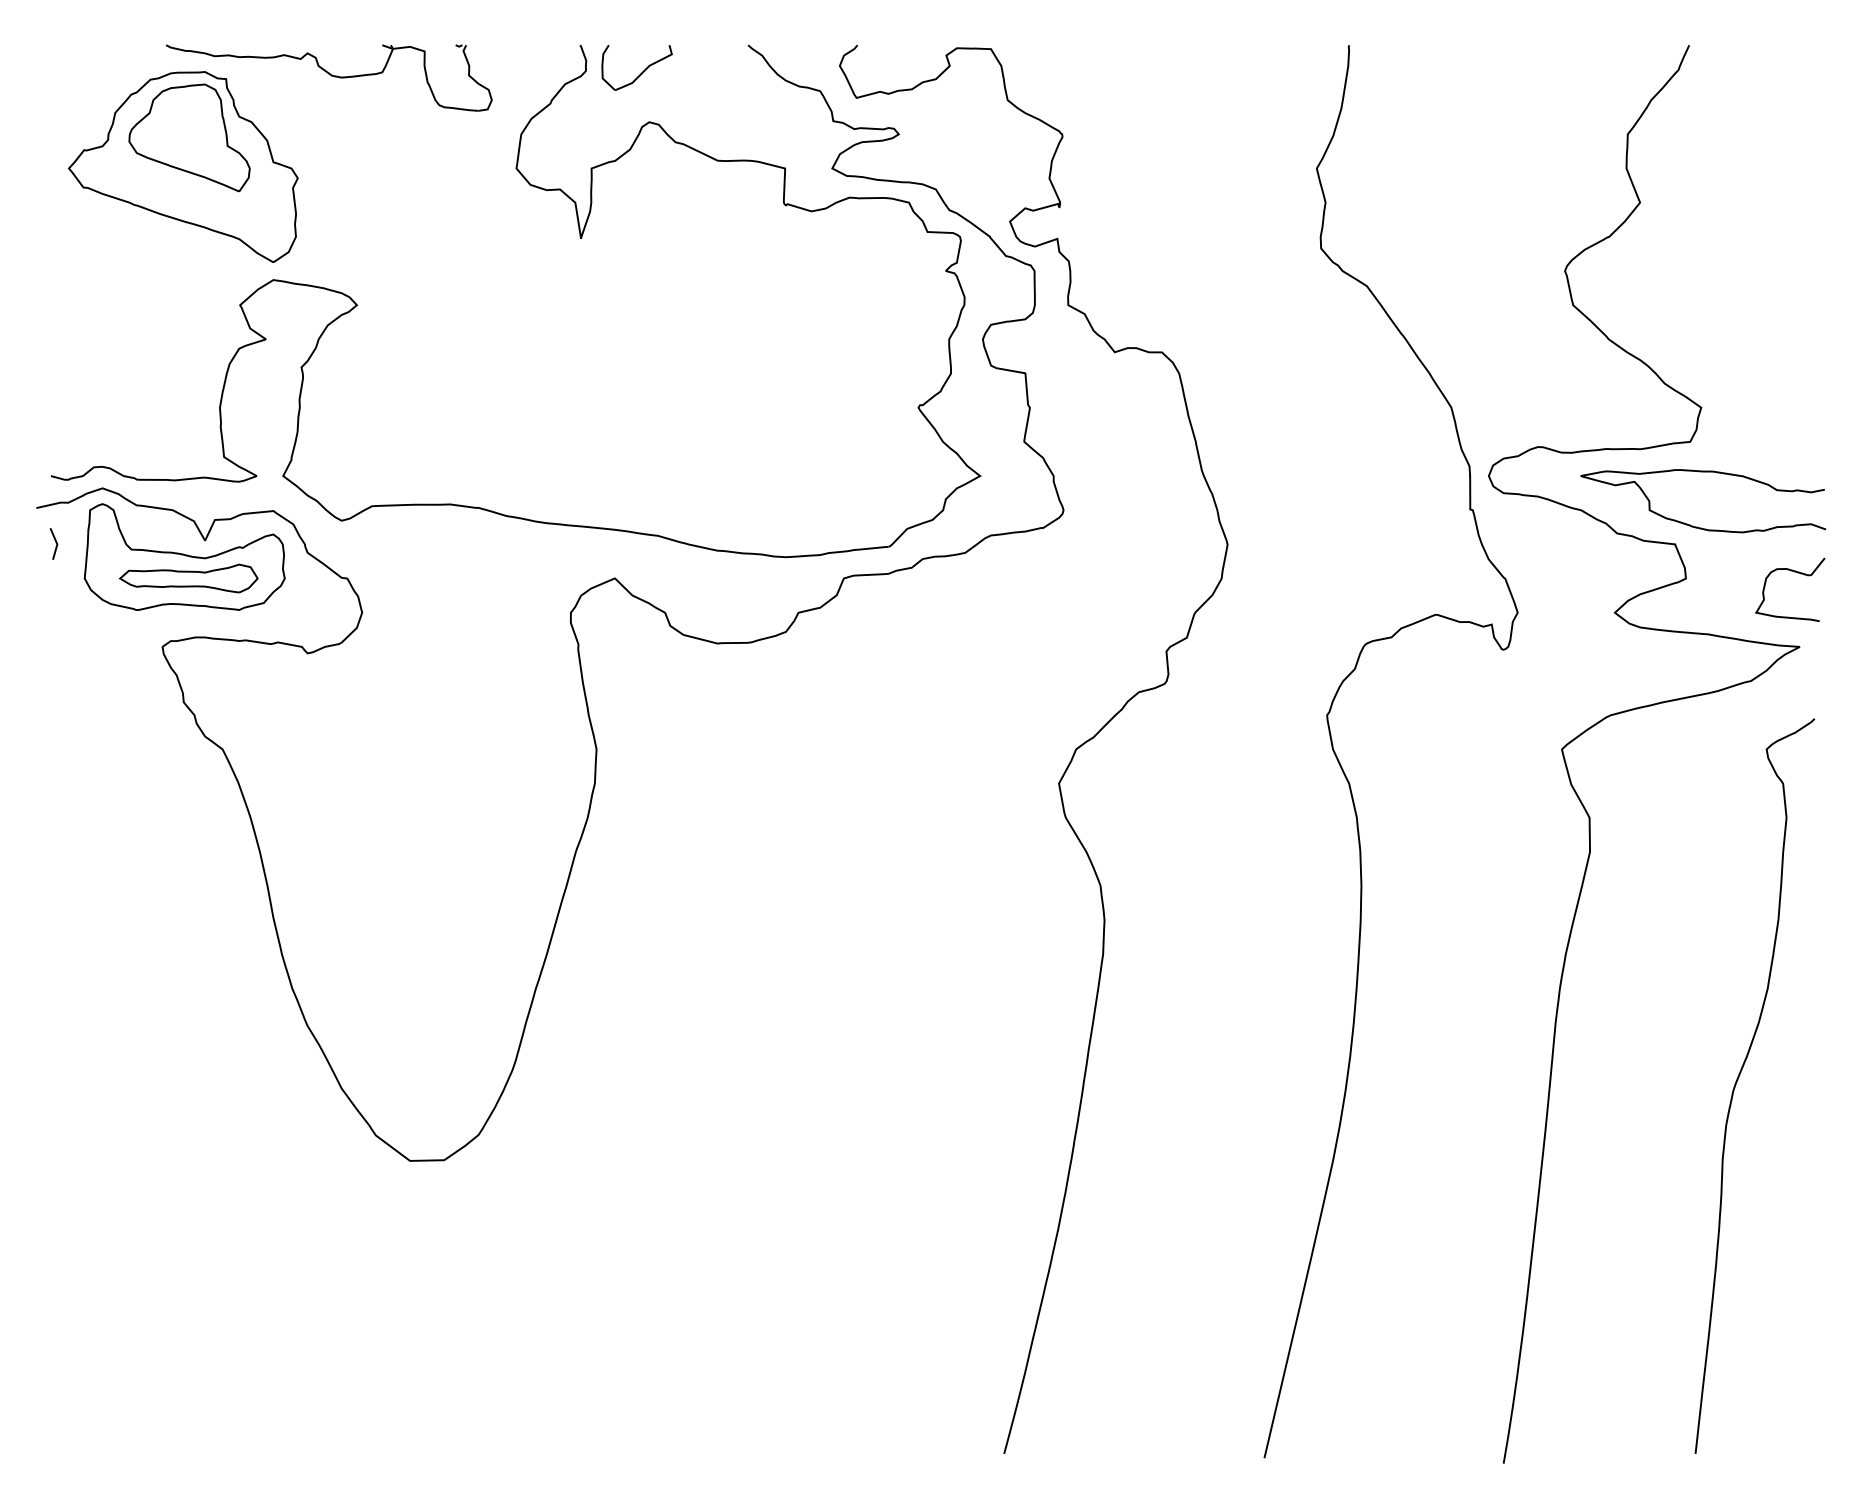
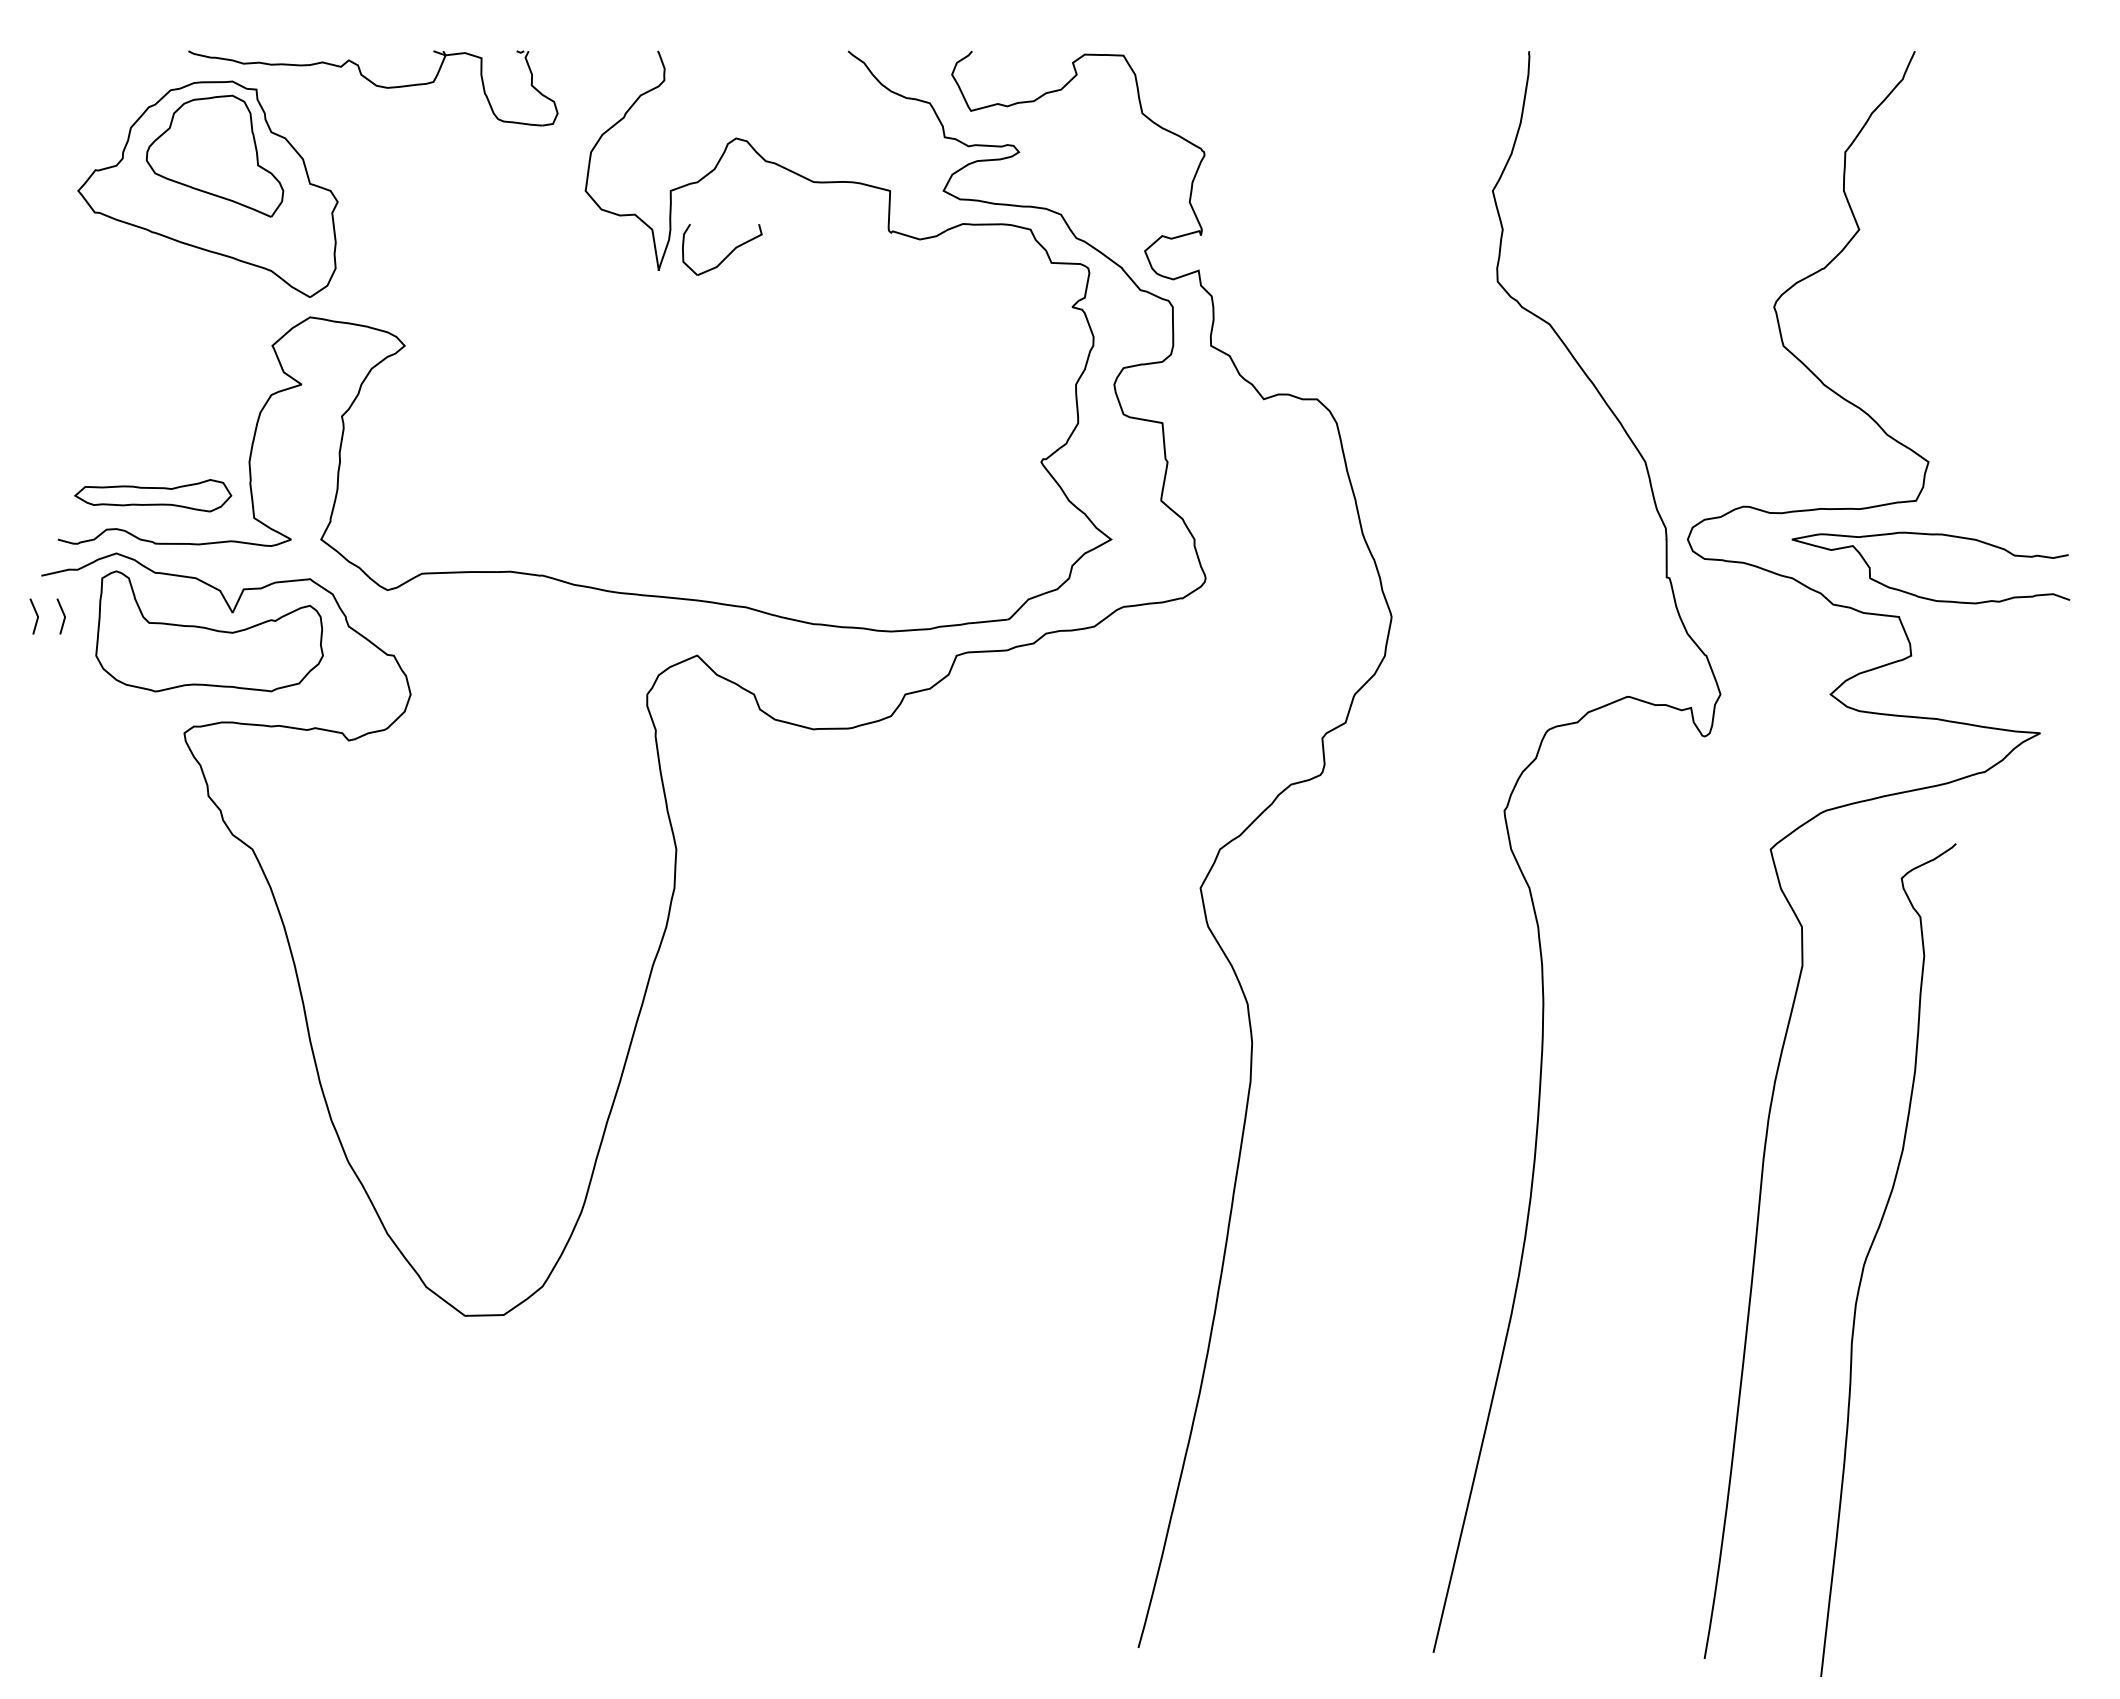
part: (641, 71) -> (727, 254), moved
line: (32, 543) -> (36, 616), added
curve: (1796, 573) -> (2036, 649), removed
part: (189, 578) -> (153, 495), moved
curve: (1738, 1080) -> (1869, 1253), moved

